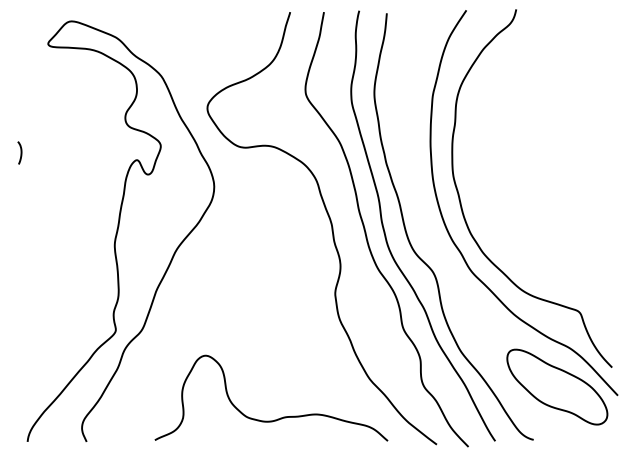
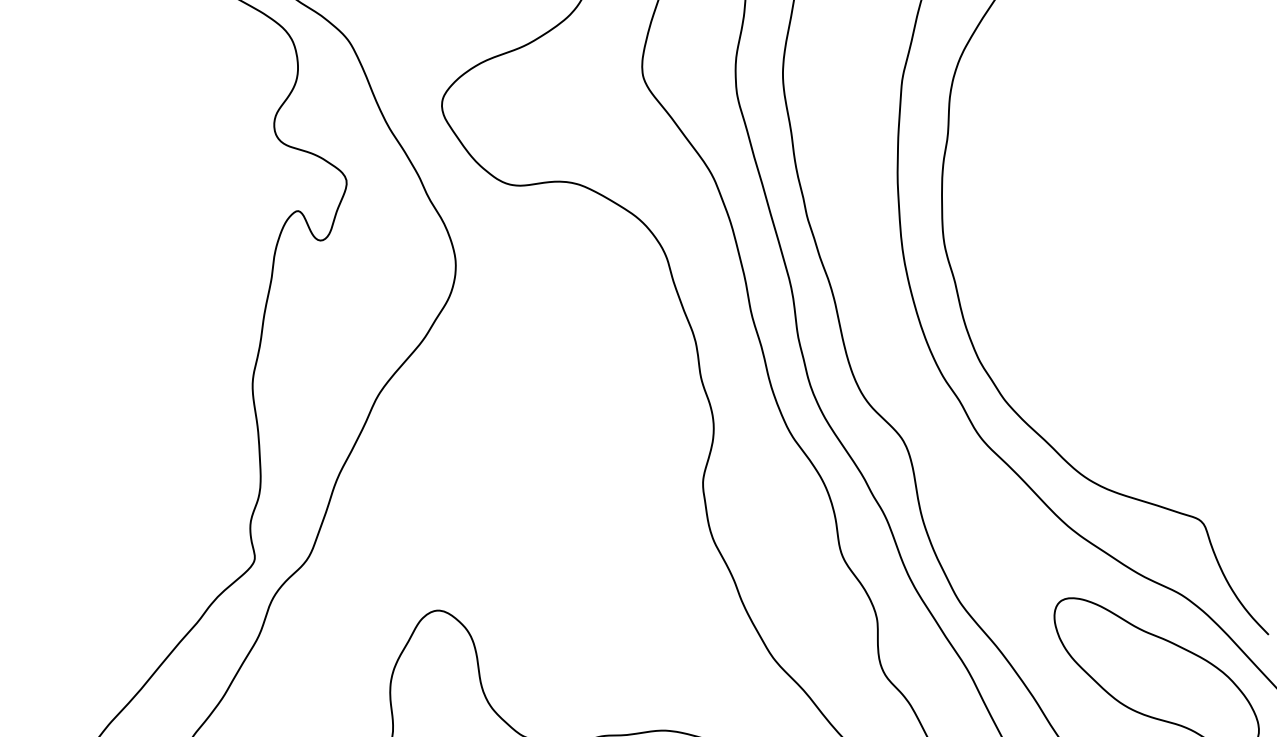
curve: (20, 152) -> (60, 195), removed

